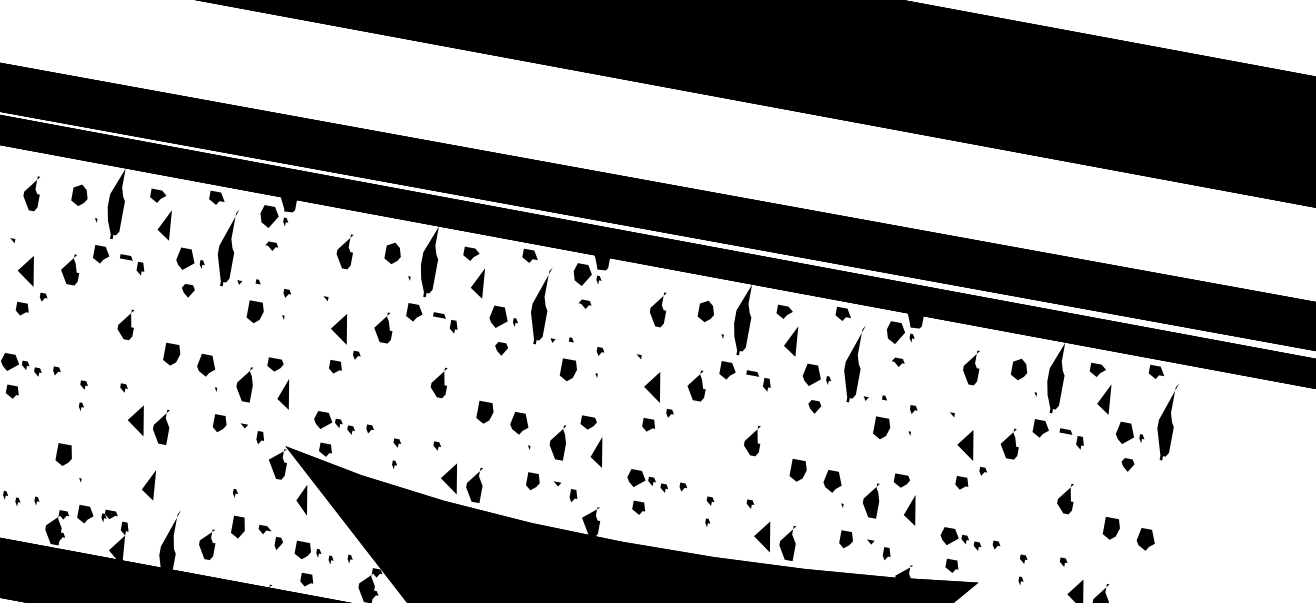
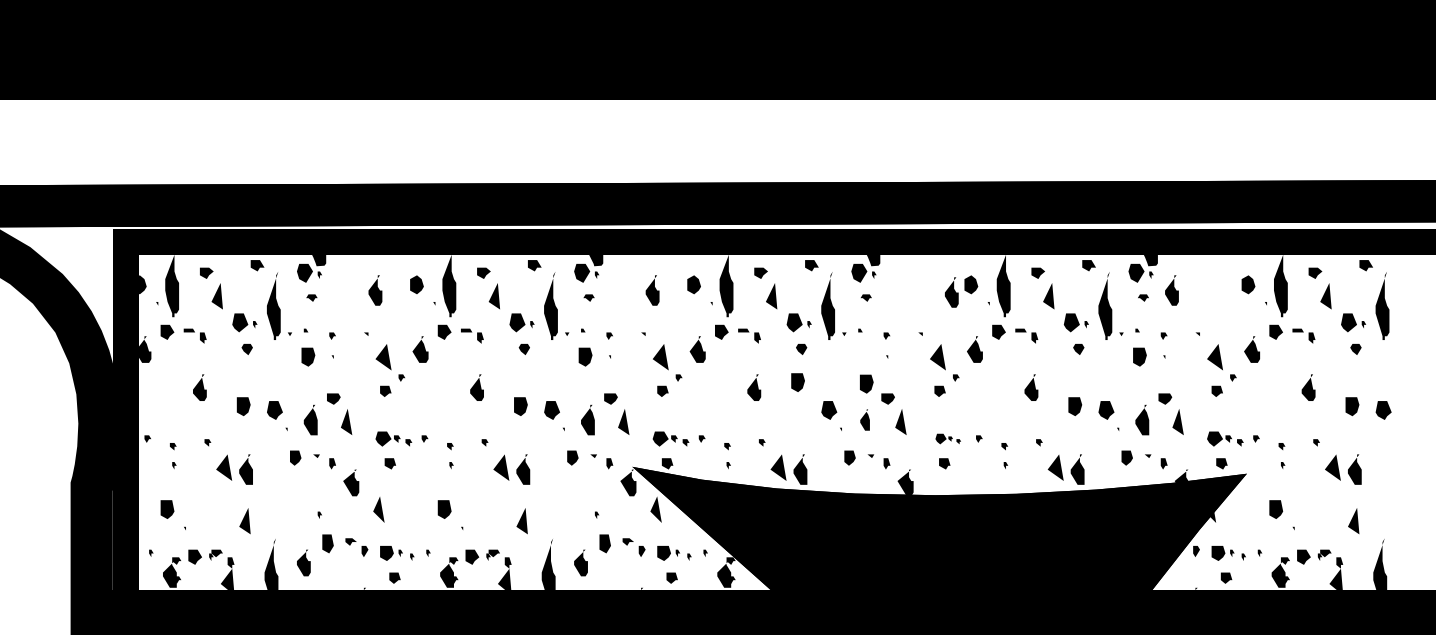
part: (658, 309) -> (951, 292), moved
part: (971, 367) -> (1171, 290), moved
part: (568, 369) -> (866, 383), moved
part: (484, 412) -> (797, 382), moved
part: (557, 441) -> (864, 419), size x0.7
part: (648, 480) -> (948, 438), size x0.7

